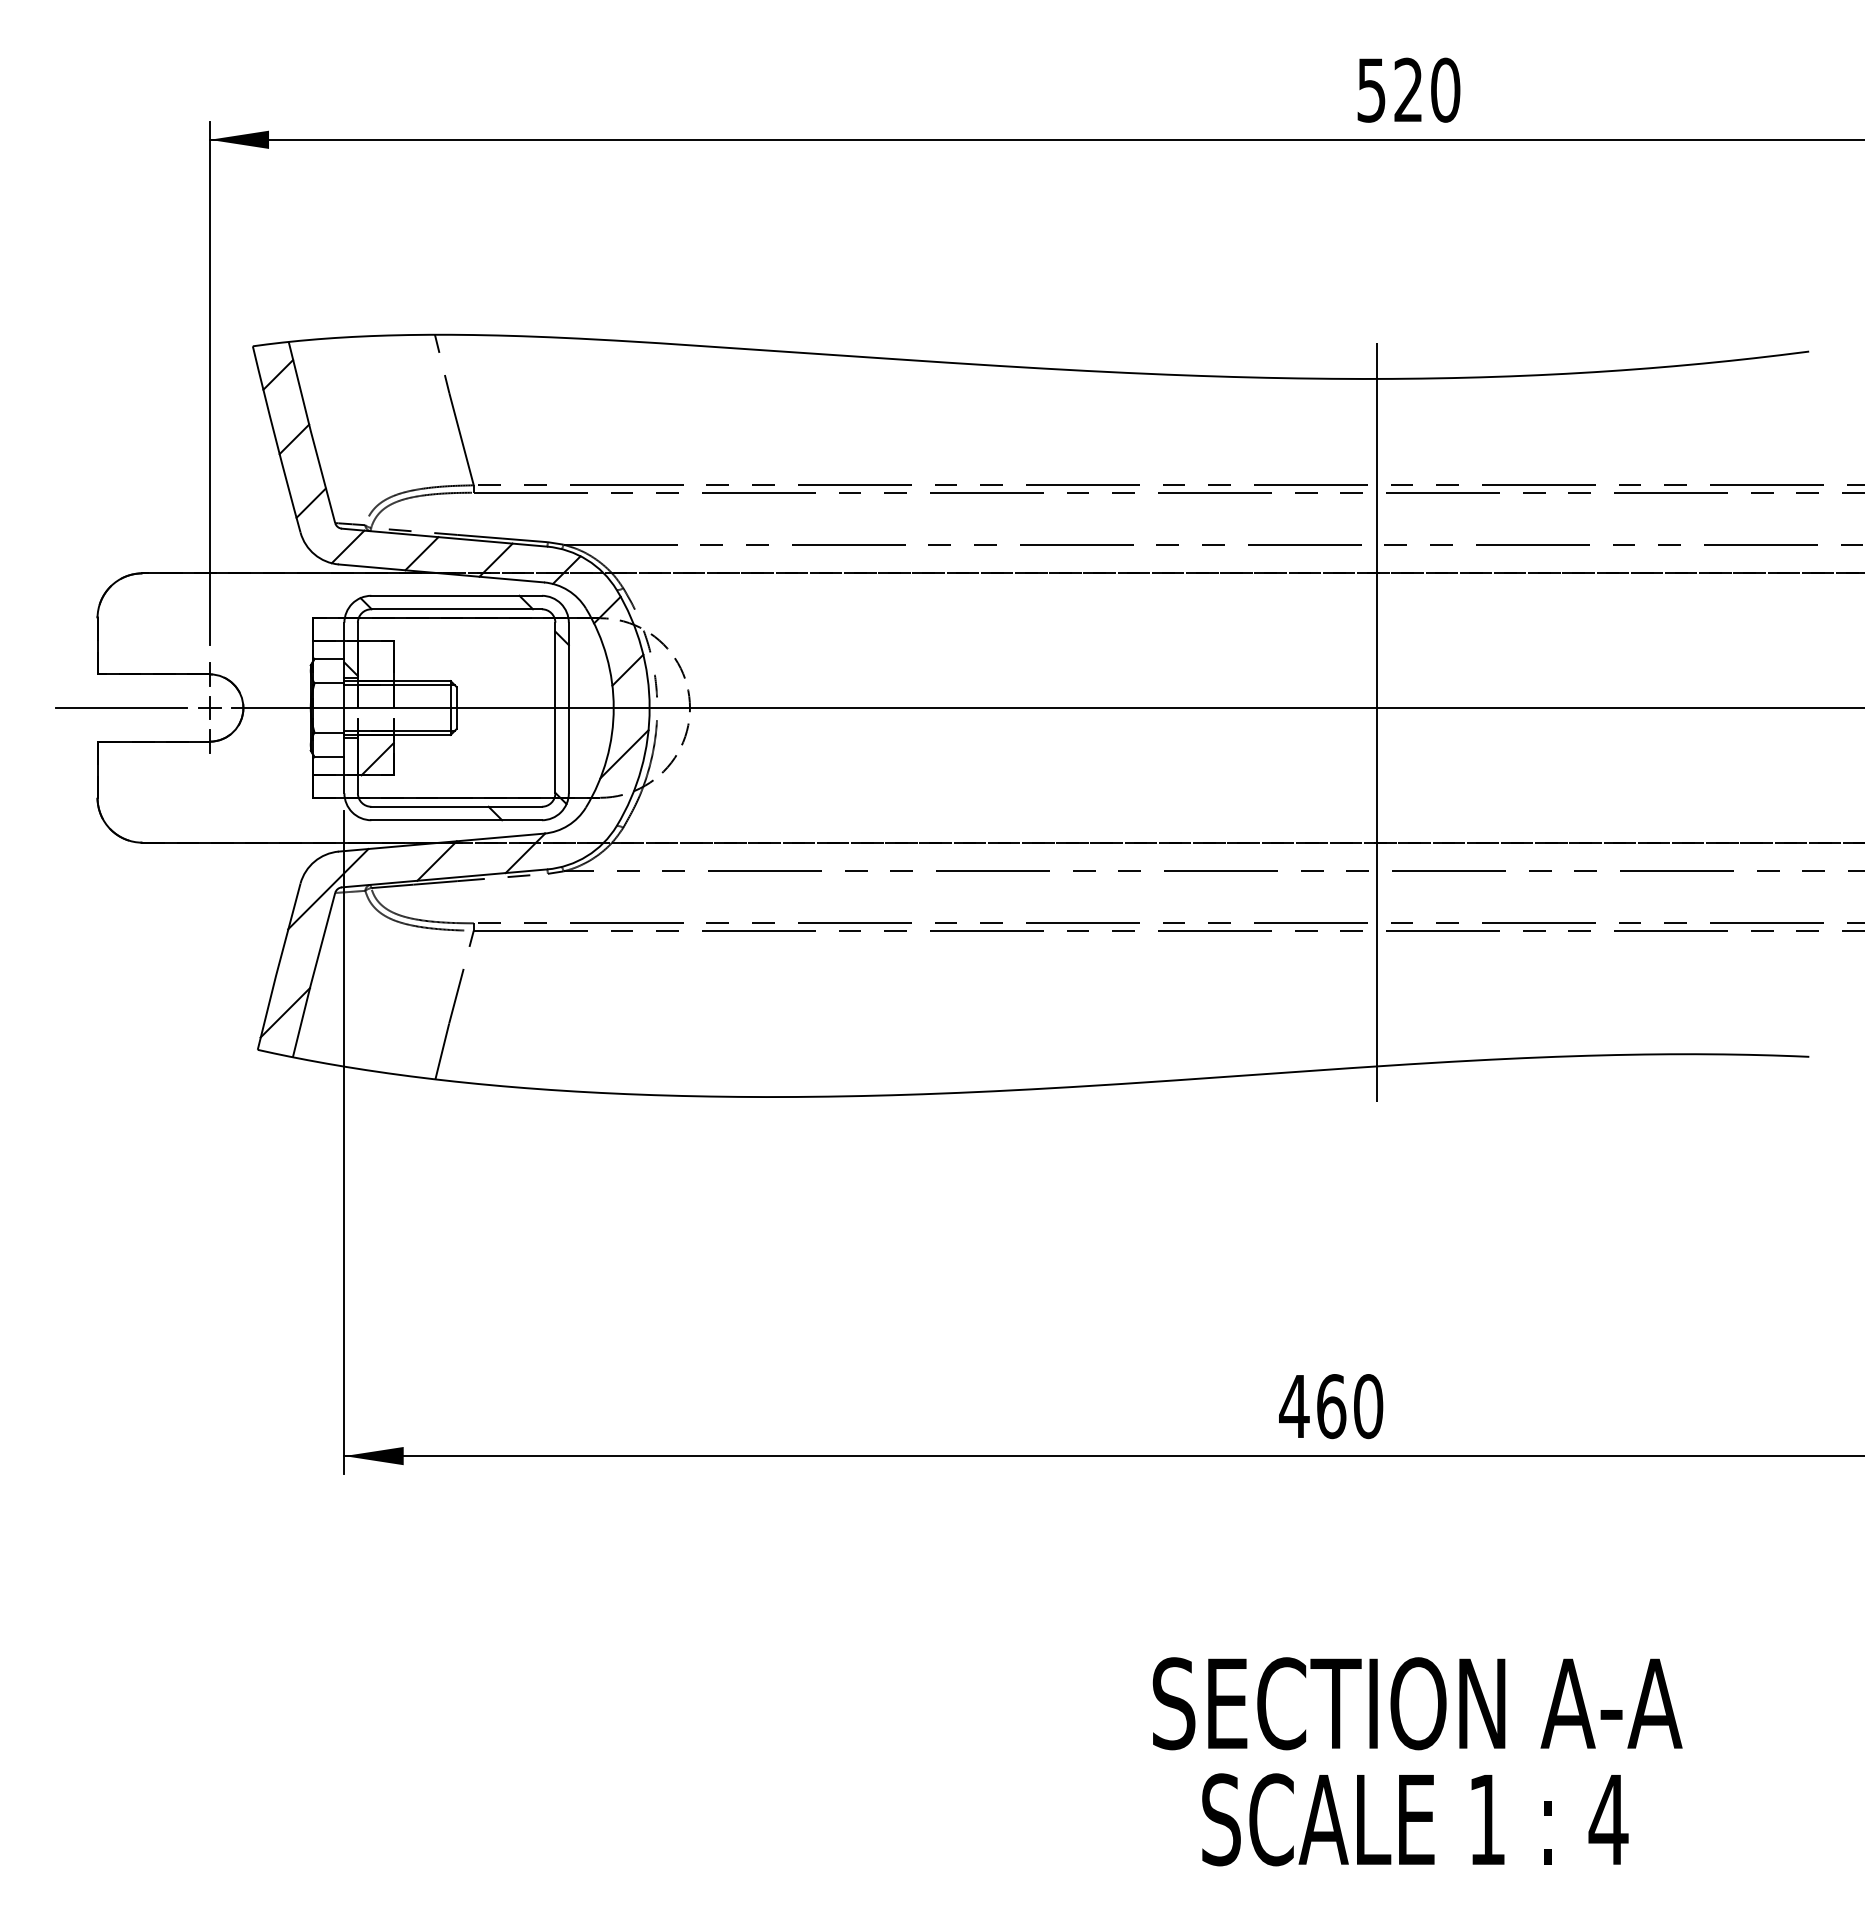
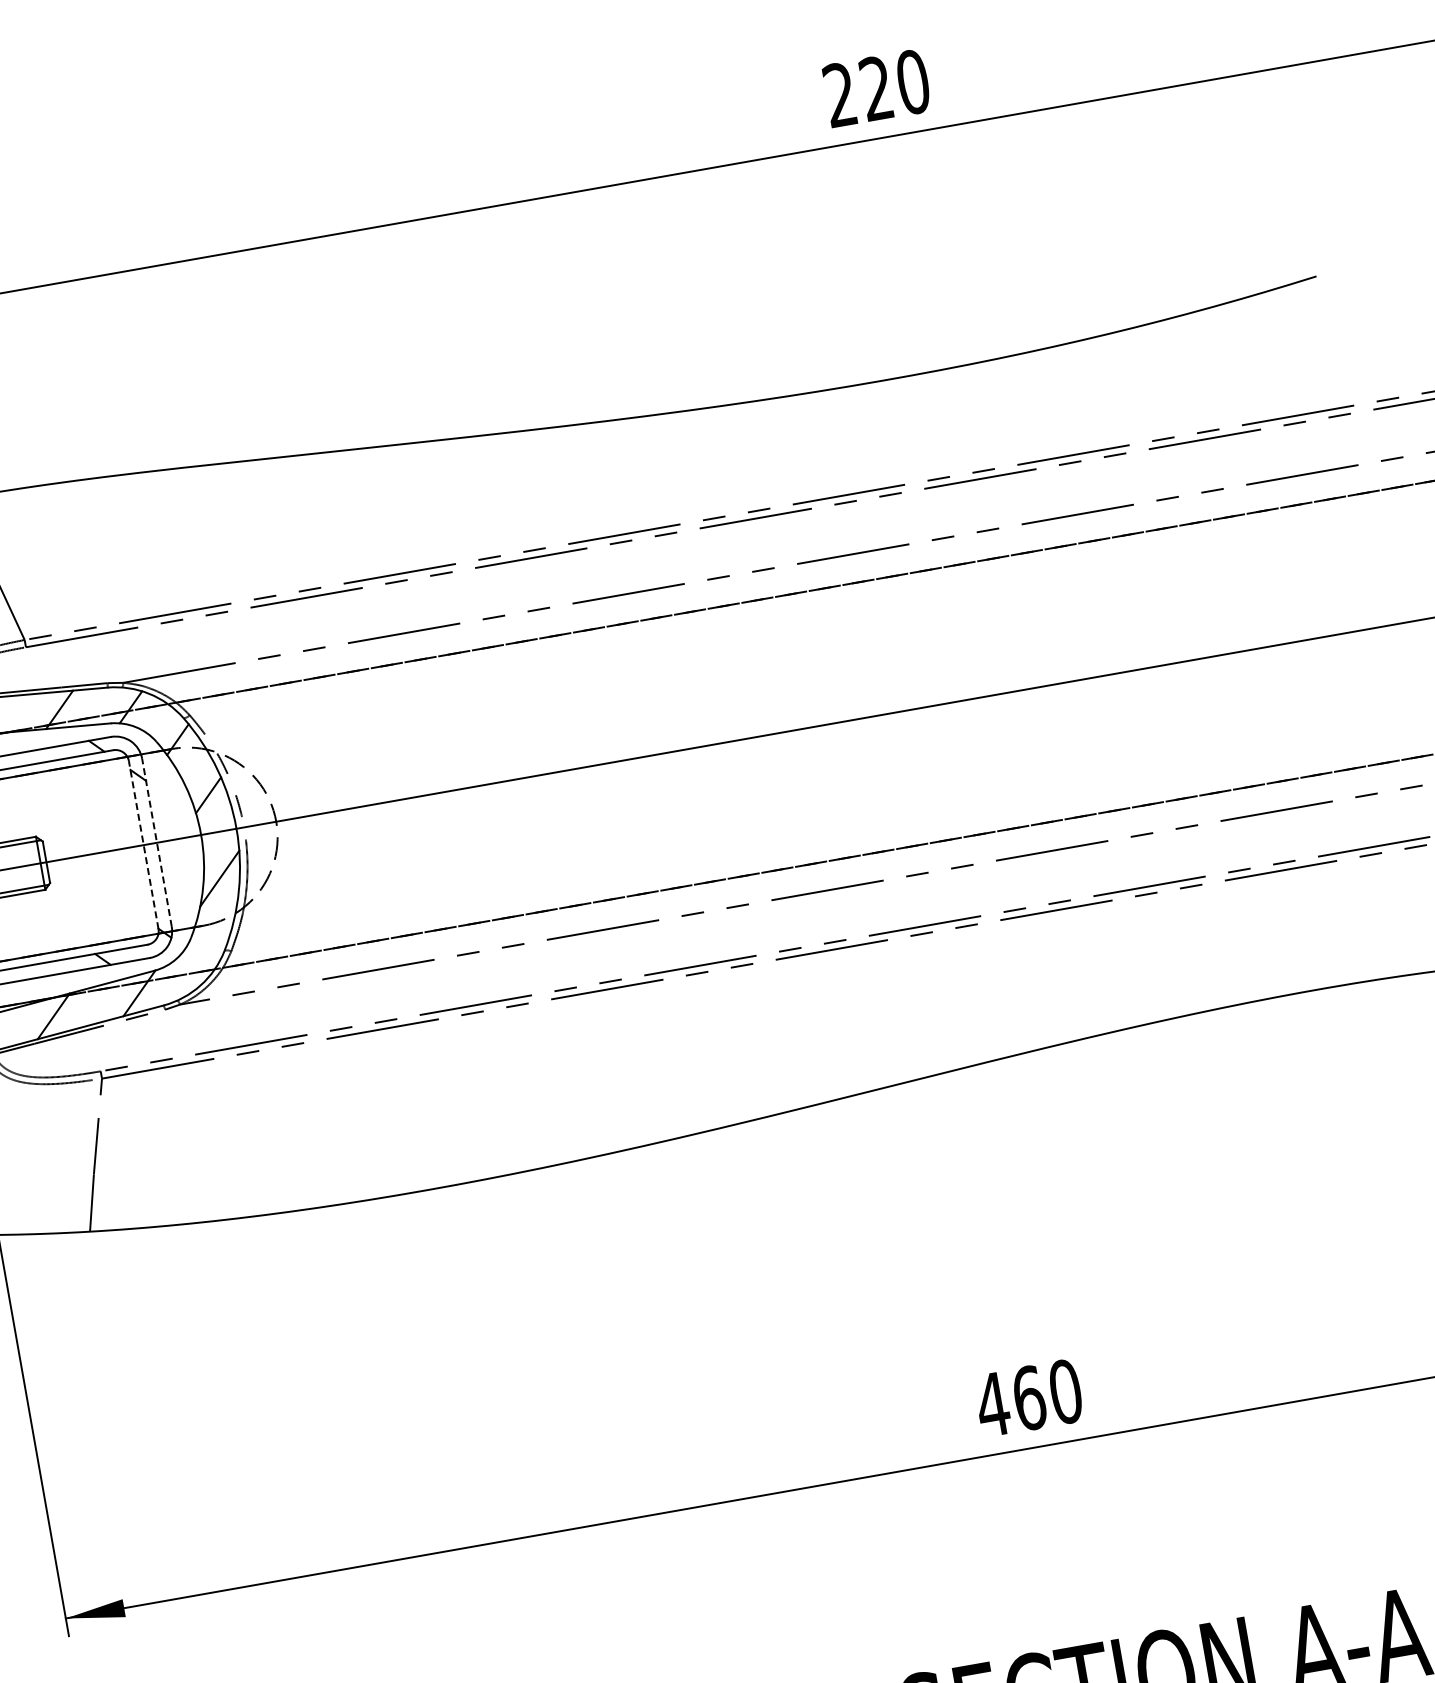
text: (1371, 89) -> (840, 94), 520 -> 220
line: (555, 707) -> (143, 844), solid -> dashed
line: (568, 707) -> (156, 842), solid -> dashed
line: (1376, 722) -> (954, 716), removed

